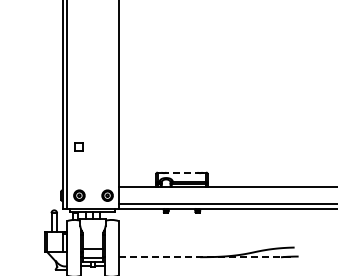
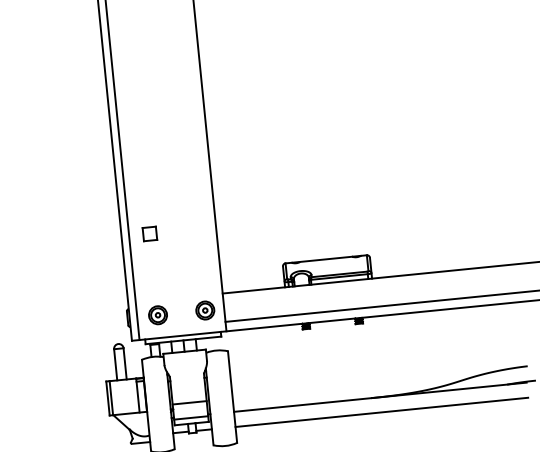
line: (179, 172) -> (322, 259), dashed -> solid
line: (206, 257) -> (381, 397), dashed -> solid
line: (205, 266) -> (381, 412), added

